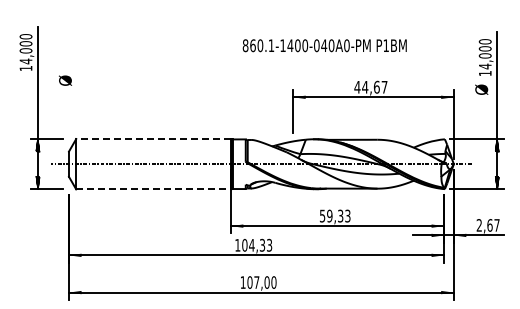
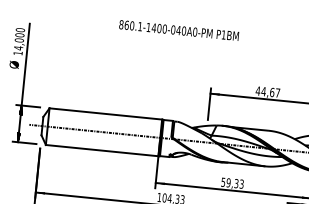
text: (324, 45) -> (178, 30), moved
text: (65, 80) -> (14, 64), moved
line: (153, 139) -> (105, 114), dashed -> solid
line: (154, 189) -> (102, 150), dashed -> solid

